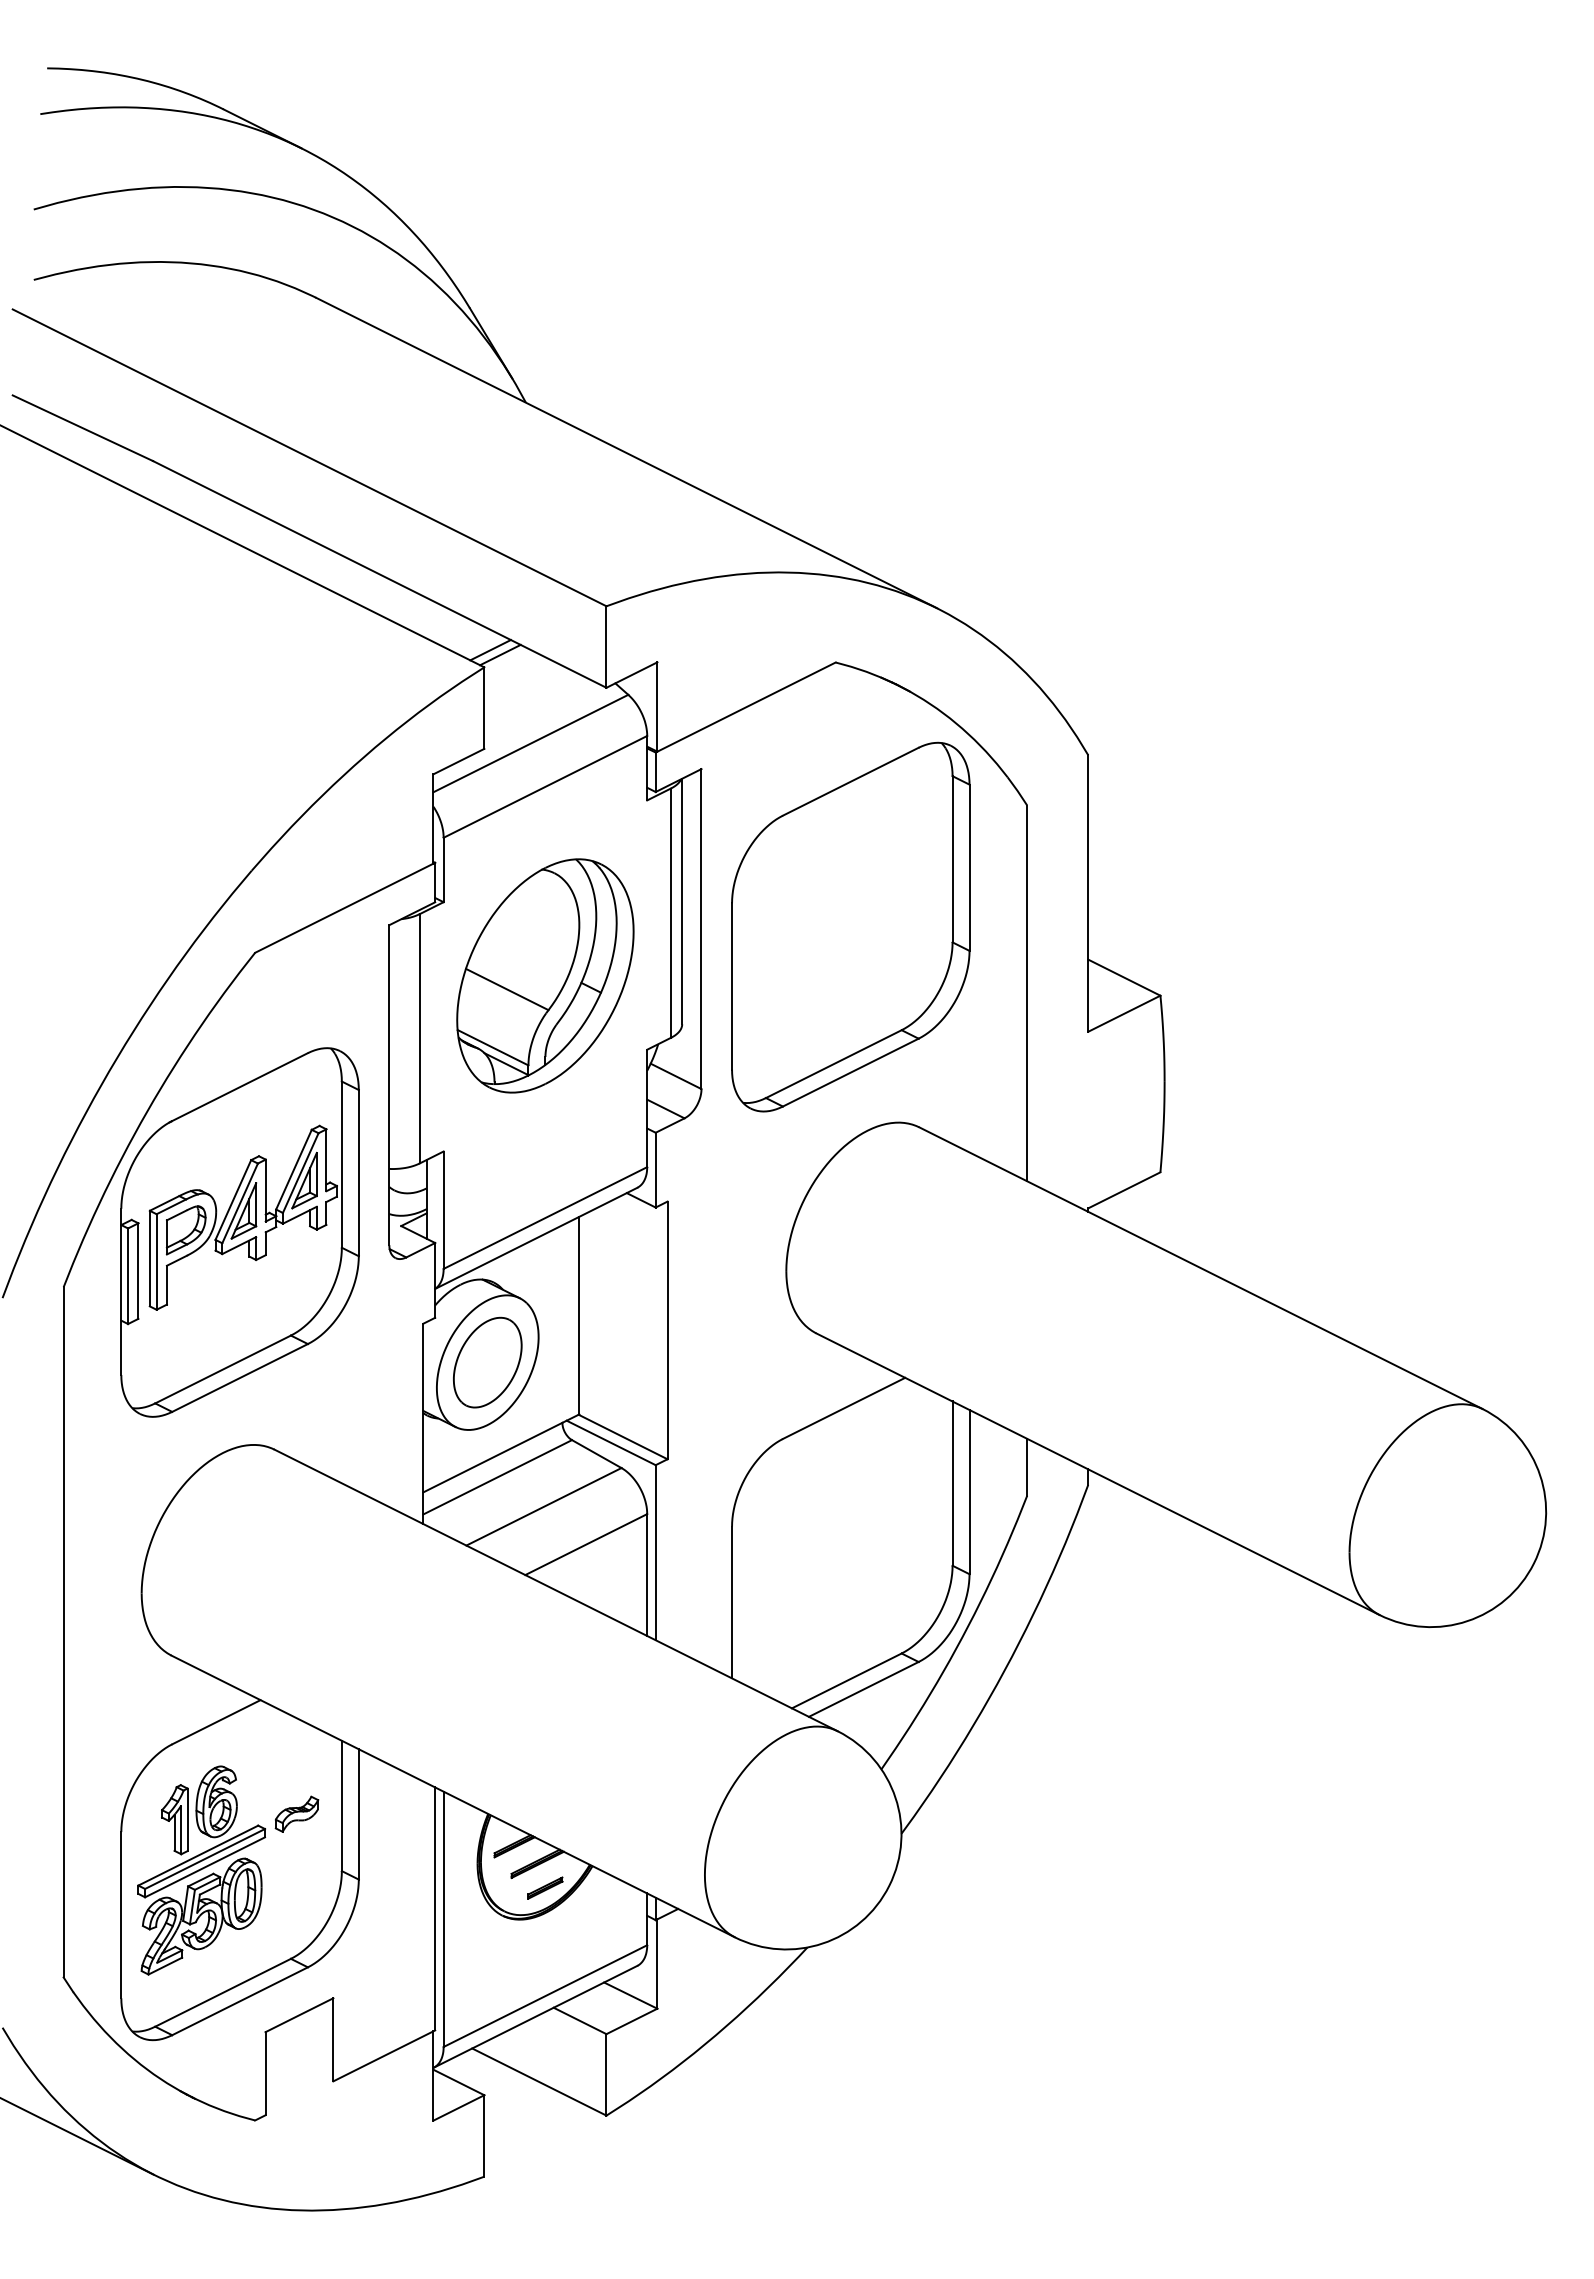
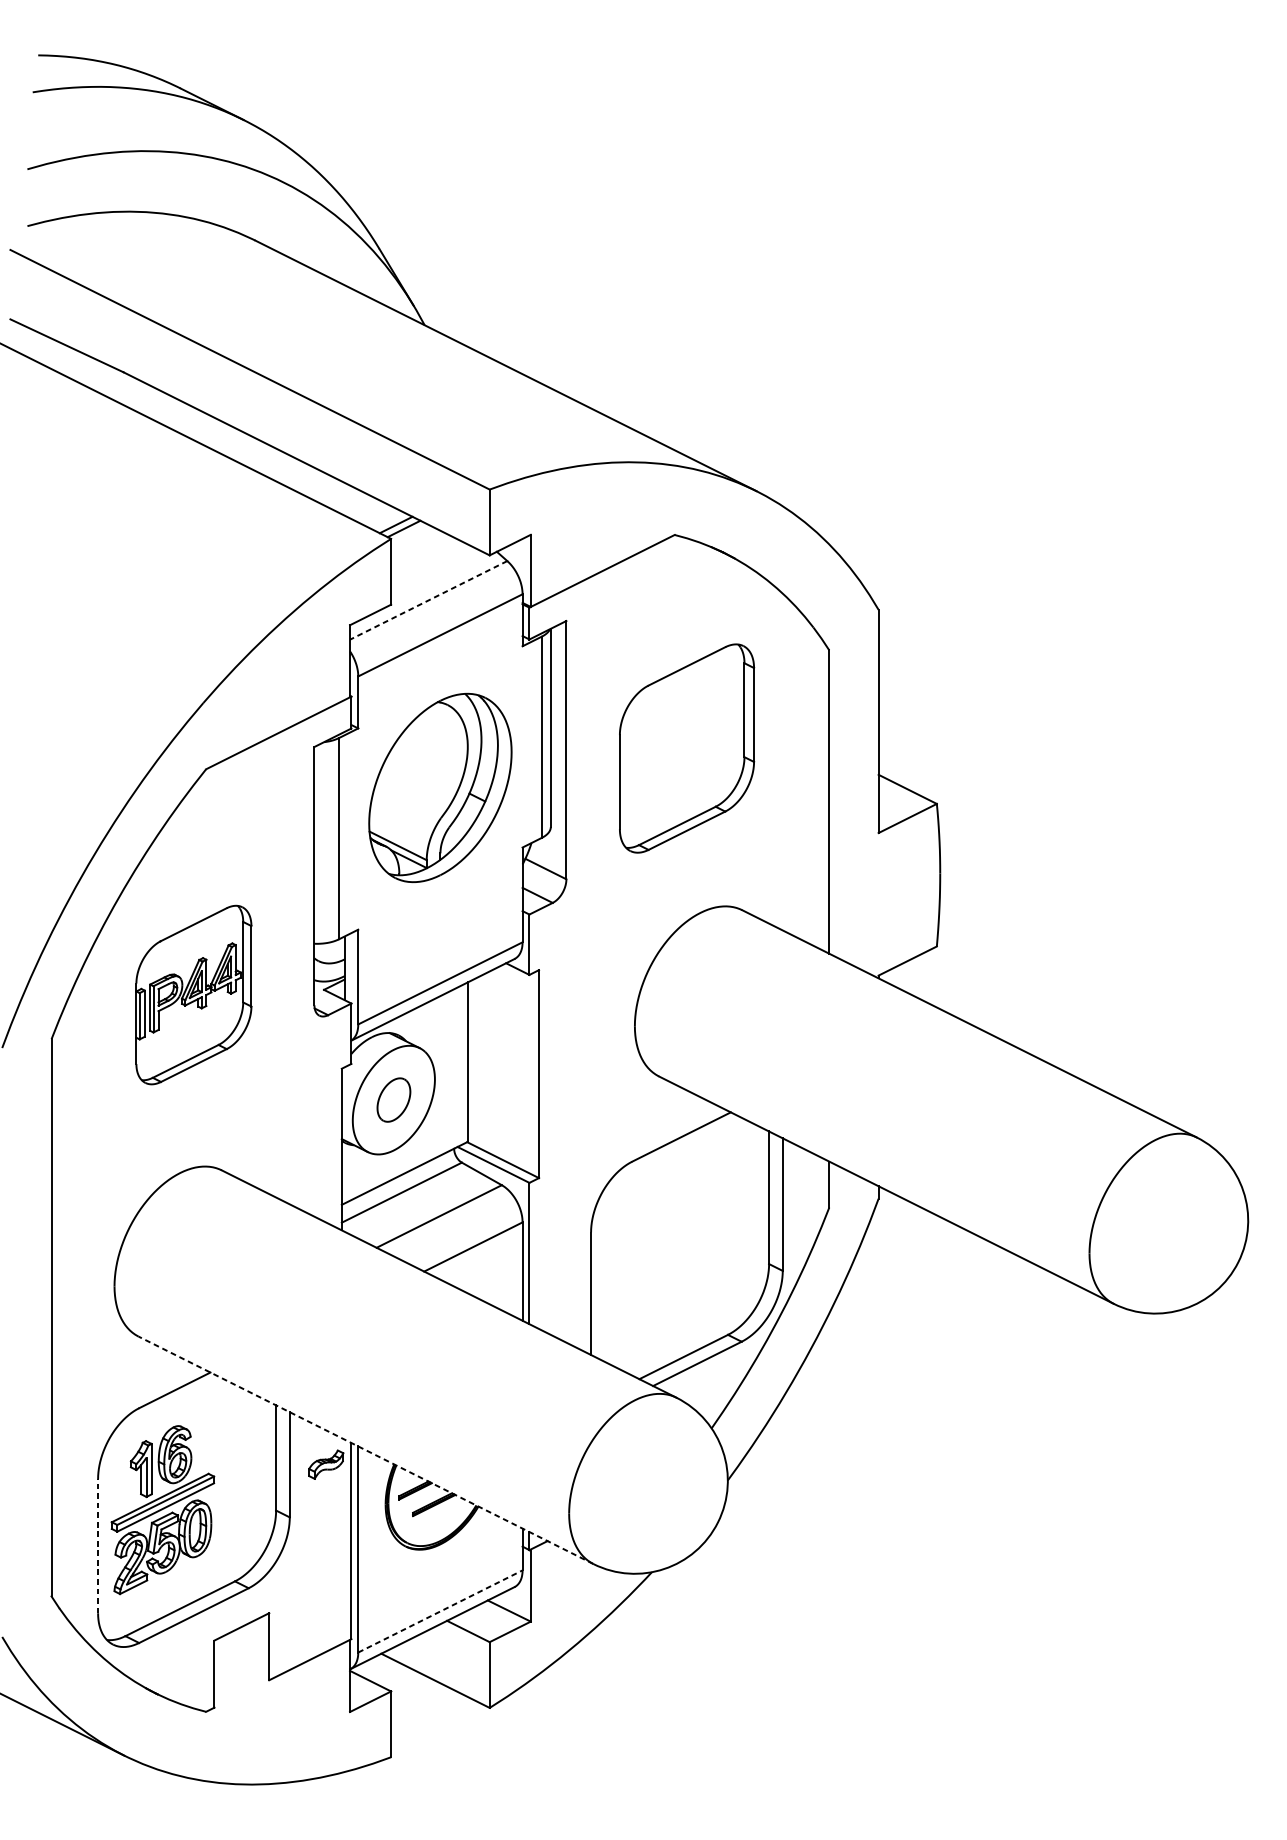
line: (530, 743) -> (428, 600), solid -> dashed
part: (850, 926) -> (686, 748), size x0.7
line: (506, 989) -> (409, 798), removed
part: (239, 1232) -> (193, 995), size x0.6
part: (487, 1362) -> (393, 1100), size x0.6
line: (453, 1796) -> (366, 1450), solid -> dashed
part: (296, 1813) -> (325, 1464), moved
part: (545, 1887) -> (440, 1523), removed
line: (121, 1914) -> (98, 1545), solid -> dashed
line: (545, 1996) -> (440, 1611), solid -> dashed

